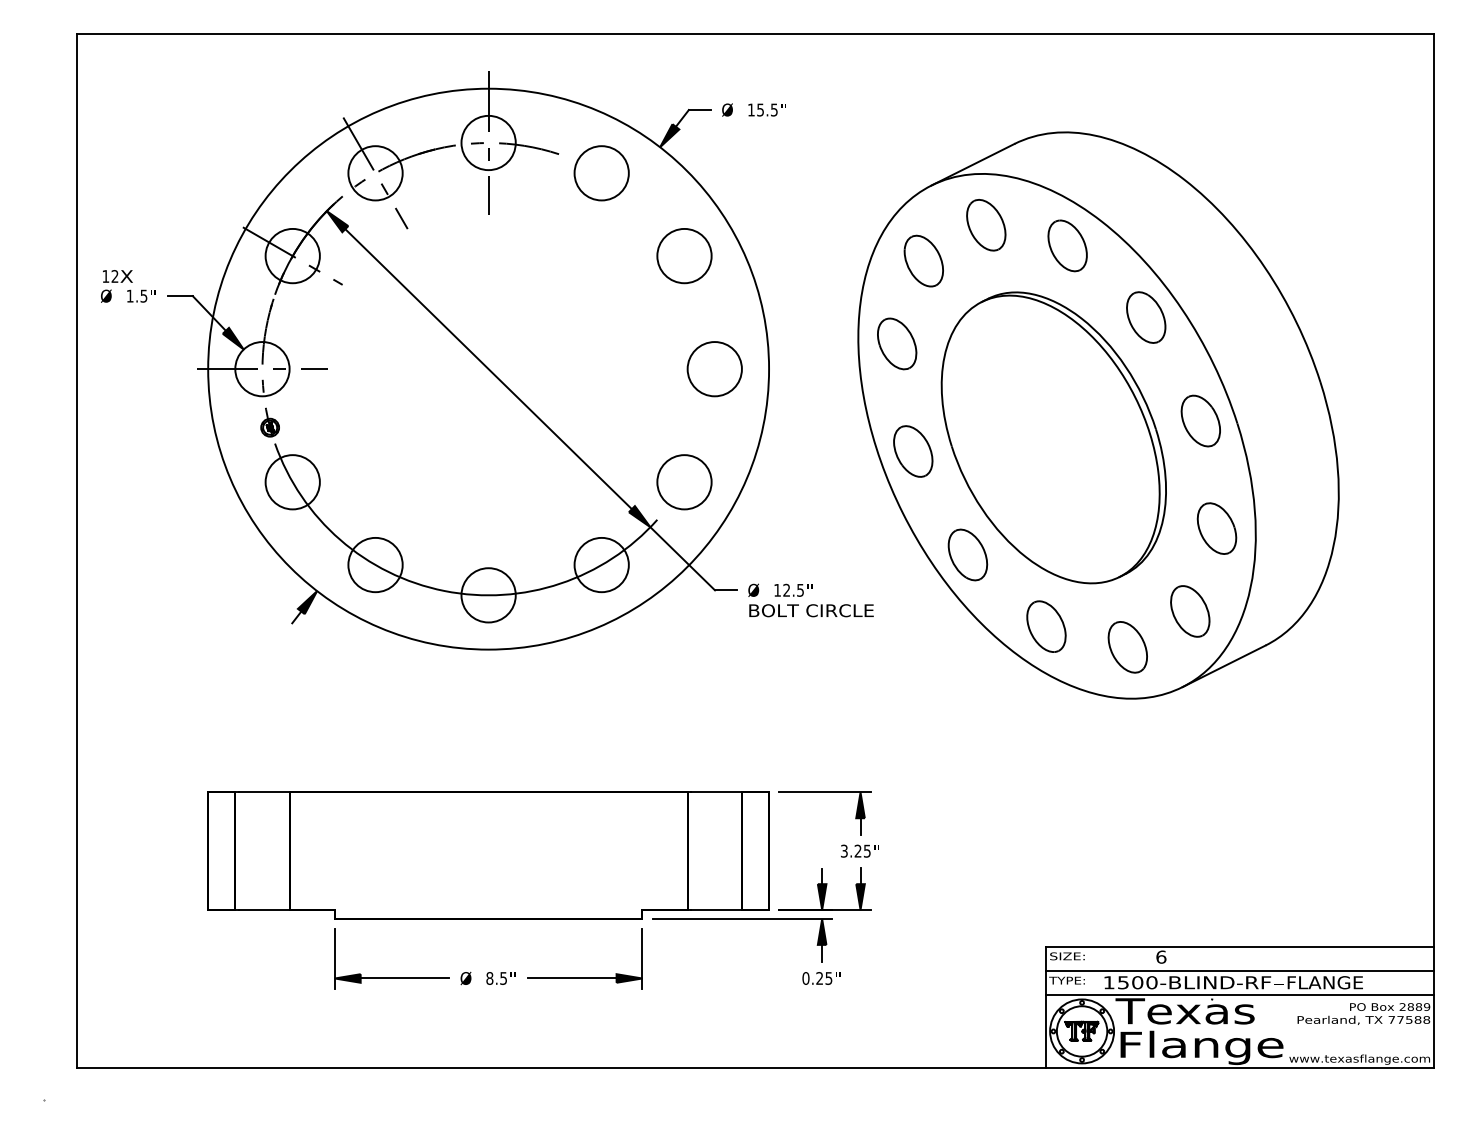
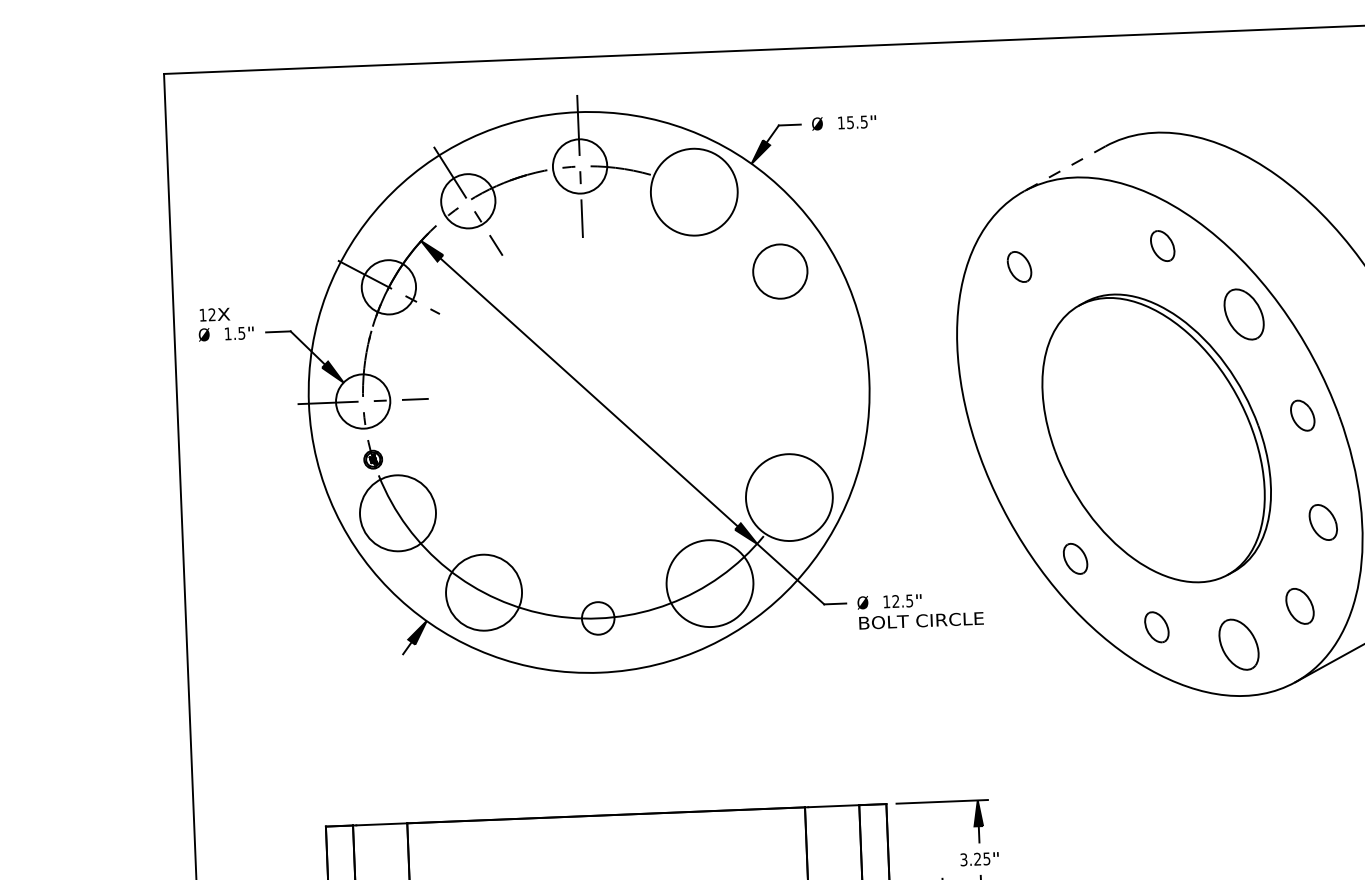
line: (972, 164) -> (1064, 168), solid -> dashed
circle: (601, 173) -> (694, 192), size x1.6
part: (986, 225) -> (1080, 228), removed
part: (1067, 245) -> (1162, 245), size x0.6
part: (923, 260) -> (1019, 266), size x0.6
part: (897, 343) -> (996, 350), removed
circle: (714, 369) -> (814, 383), removed
part: (1200, 420) -> (1302, 415), size x0.6
part: (913, 451) -> (1016, 457), removed
circle: (292, 482) -> (397, 513), size x1.4
circle: (684, 482) -> (789, 497), size x1.6
part: (1216, 528) -> (1322, 522), size x0.7
part: (967, 554) -> (1075, 558), size x0.6
circle: (375, 564) -> (483, 592), size x1.4
circle: (601, 564) -> (709, 583), size x1.6
circle: (488, 595) -> (598, 618), size x0.6
part: (1190, 611) -> (1300, 606), size x0.7
part: (1046, 626) -> (1156, 627), size x0.6

